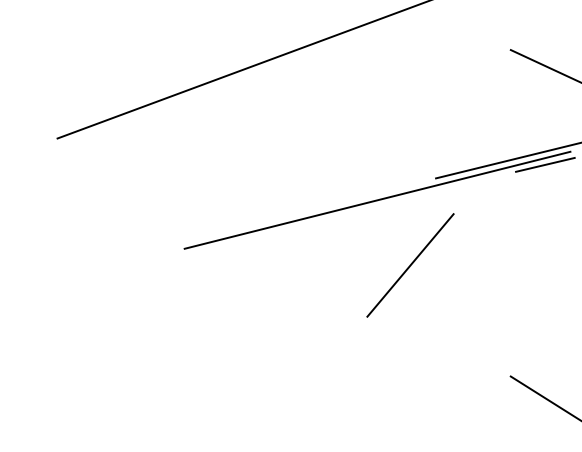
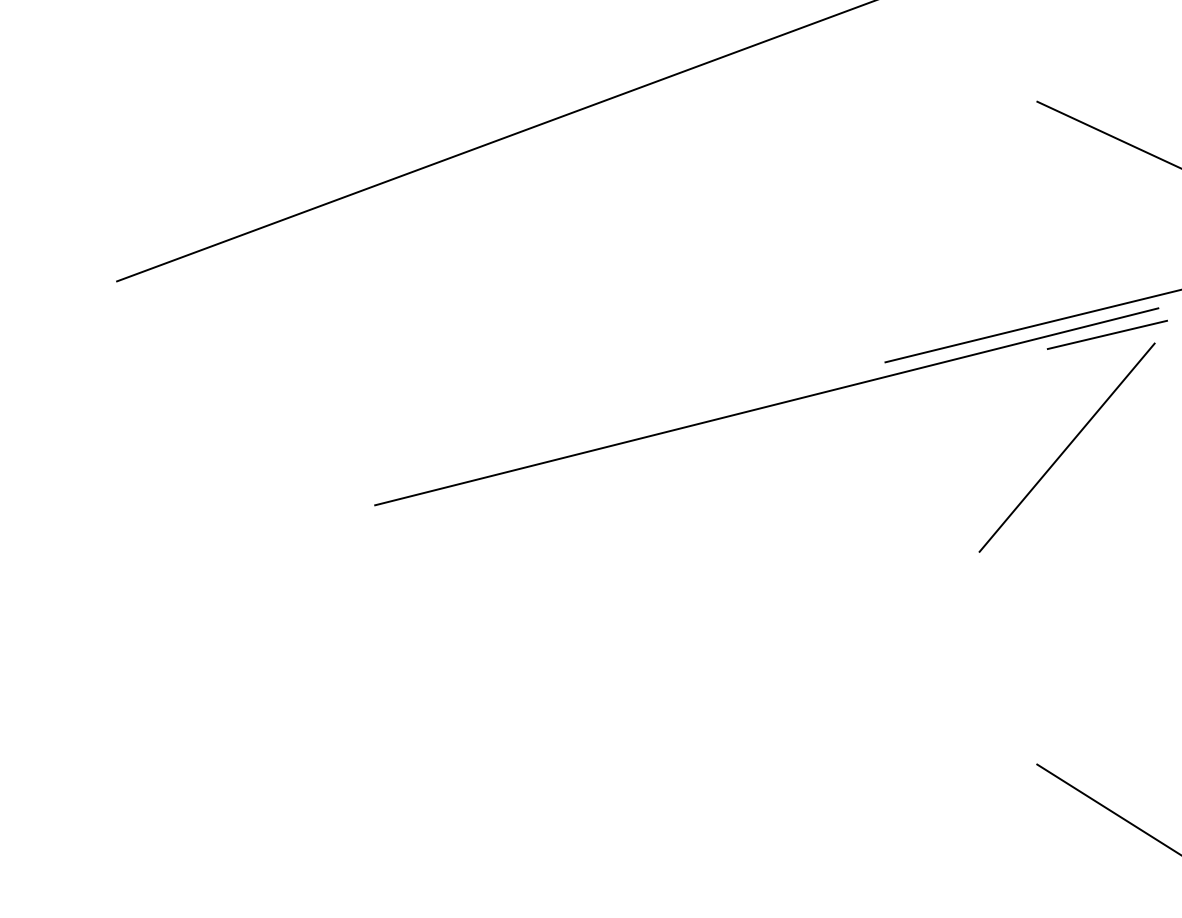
line: (410, 265) -> (1067, 447), moved

